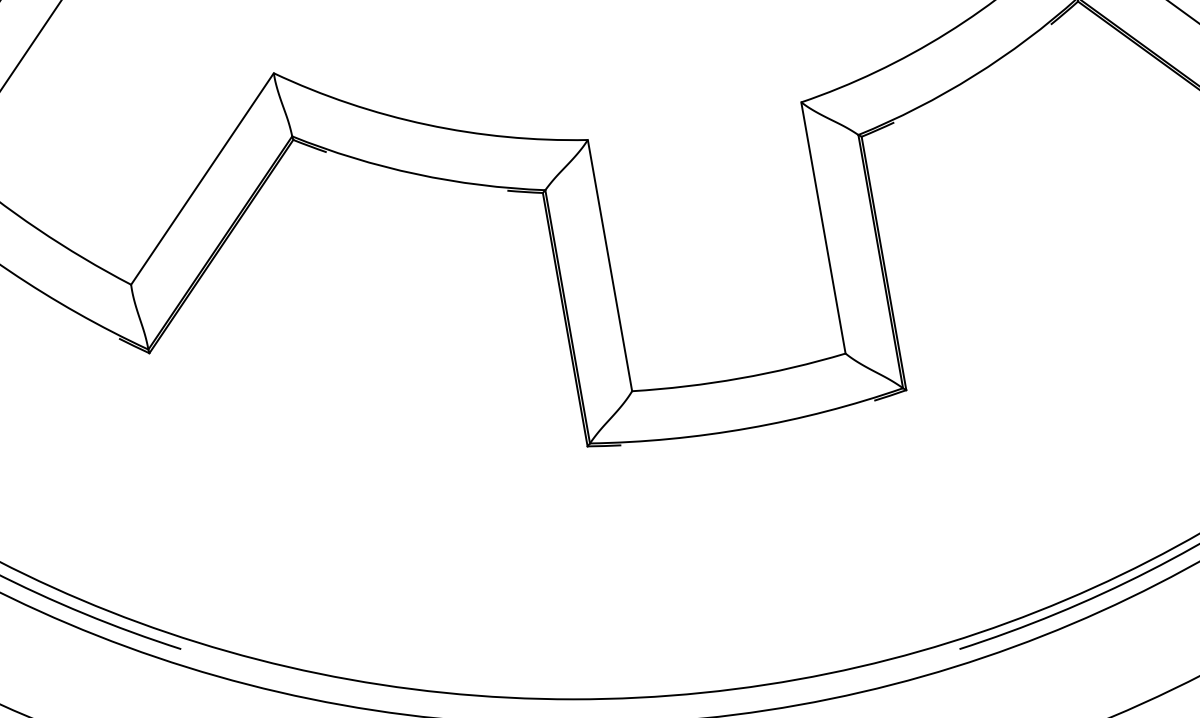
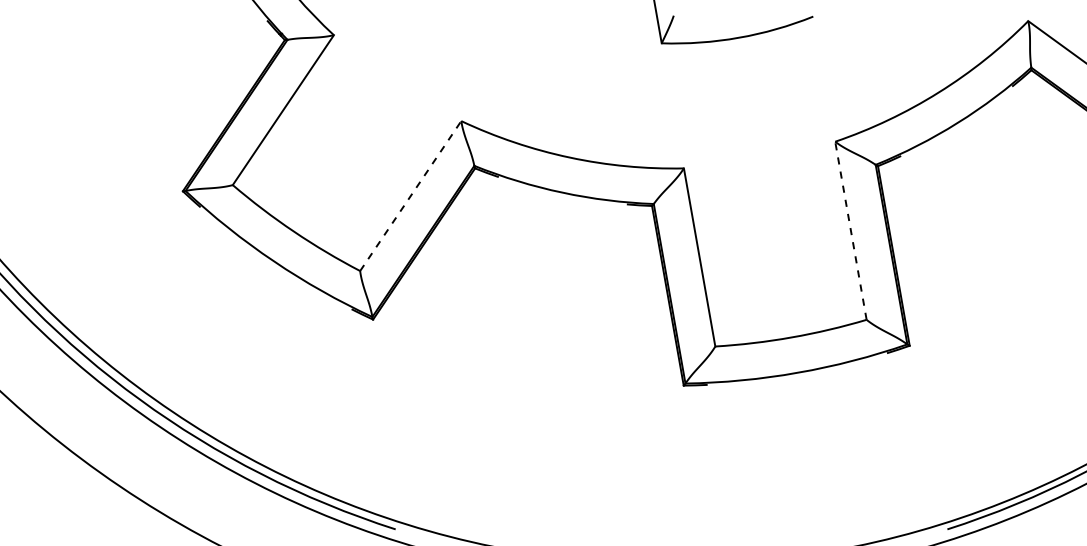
line: (203, 178) -> (411, 195), solid -> dashed
line: (822, 227) -> (850, 230), solid -> dashed

